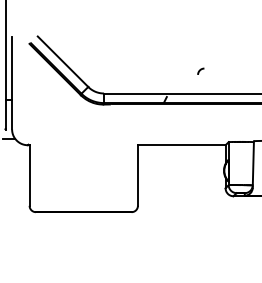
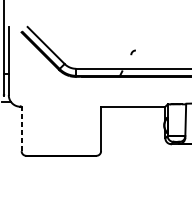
curve: (200, 70) -> (133, 51), moved
line: (29, 175) -> (21, 128), solid -> dashed

